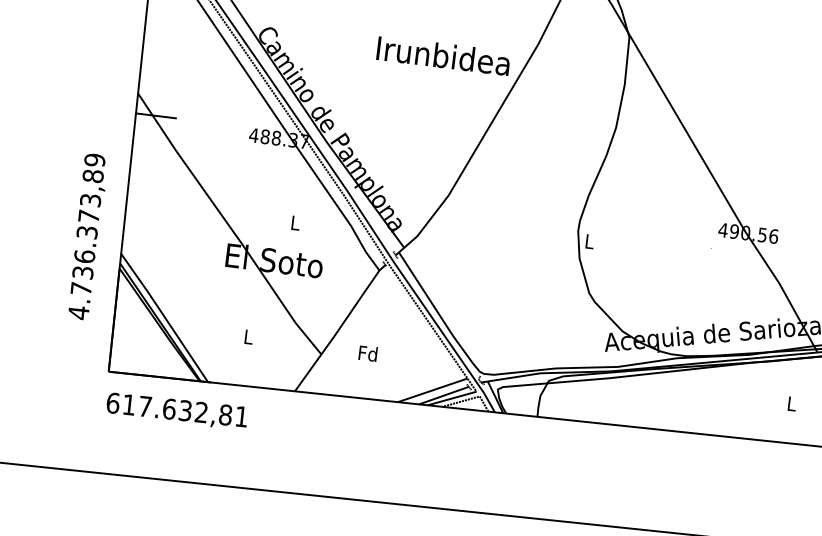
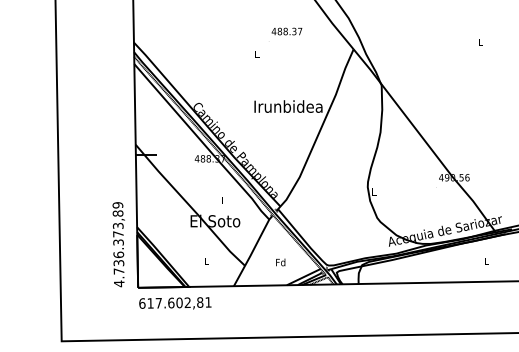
text: (86, 236) -> (118, 244), moved
text: (367, 353) -> (280, 262), moved
text: (185, 410) -> (179, 302), 617.632,81 -> 617.602,81

